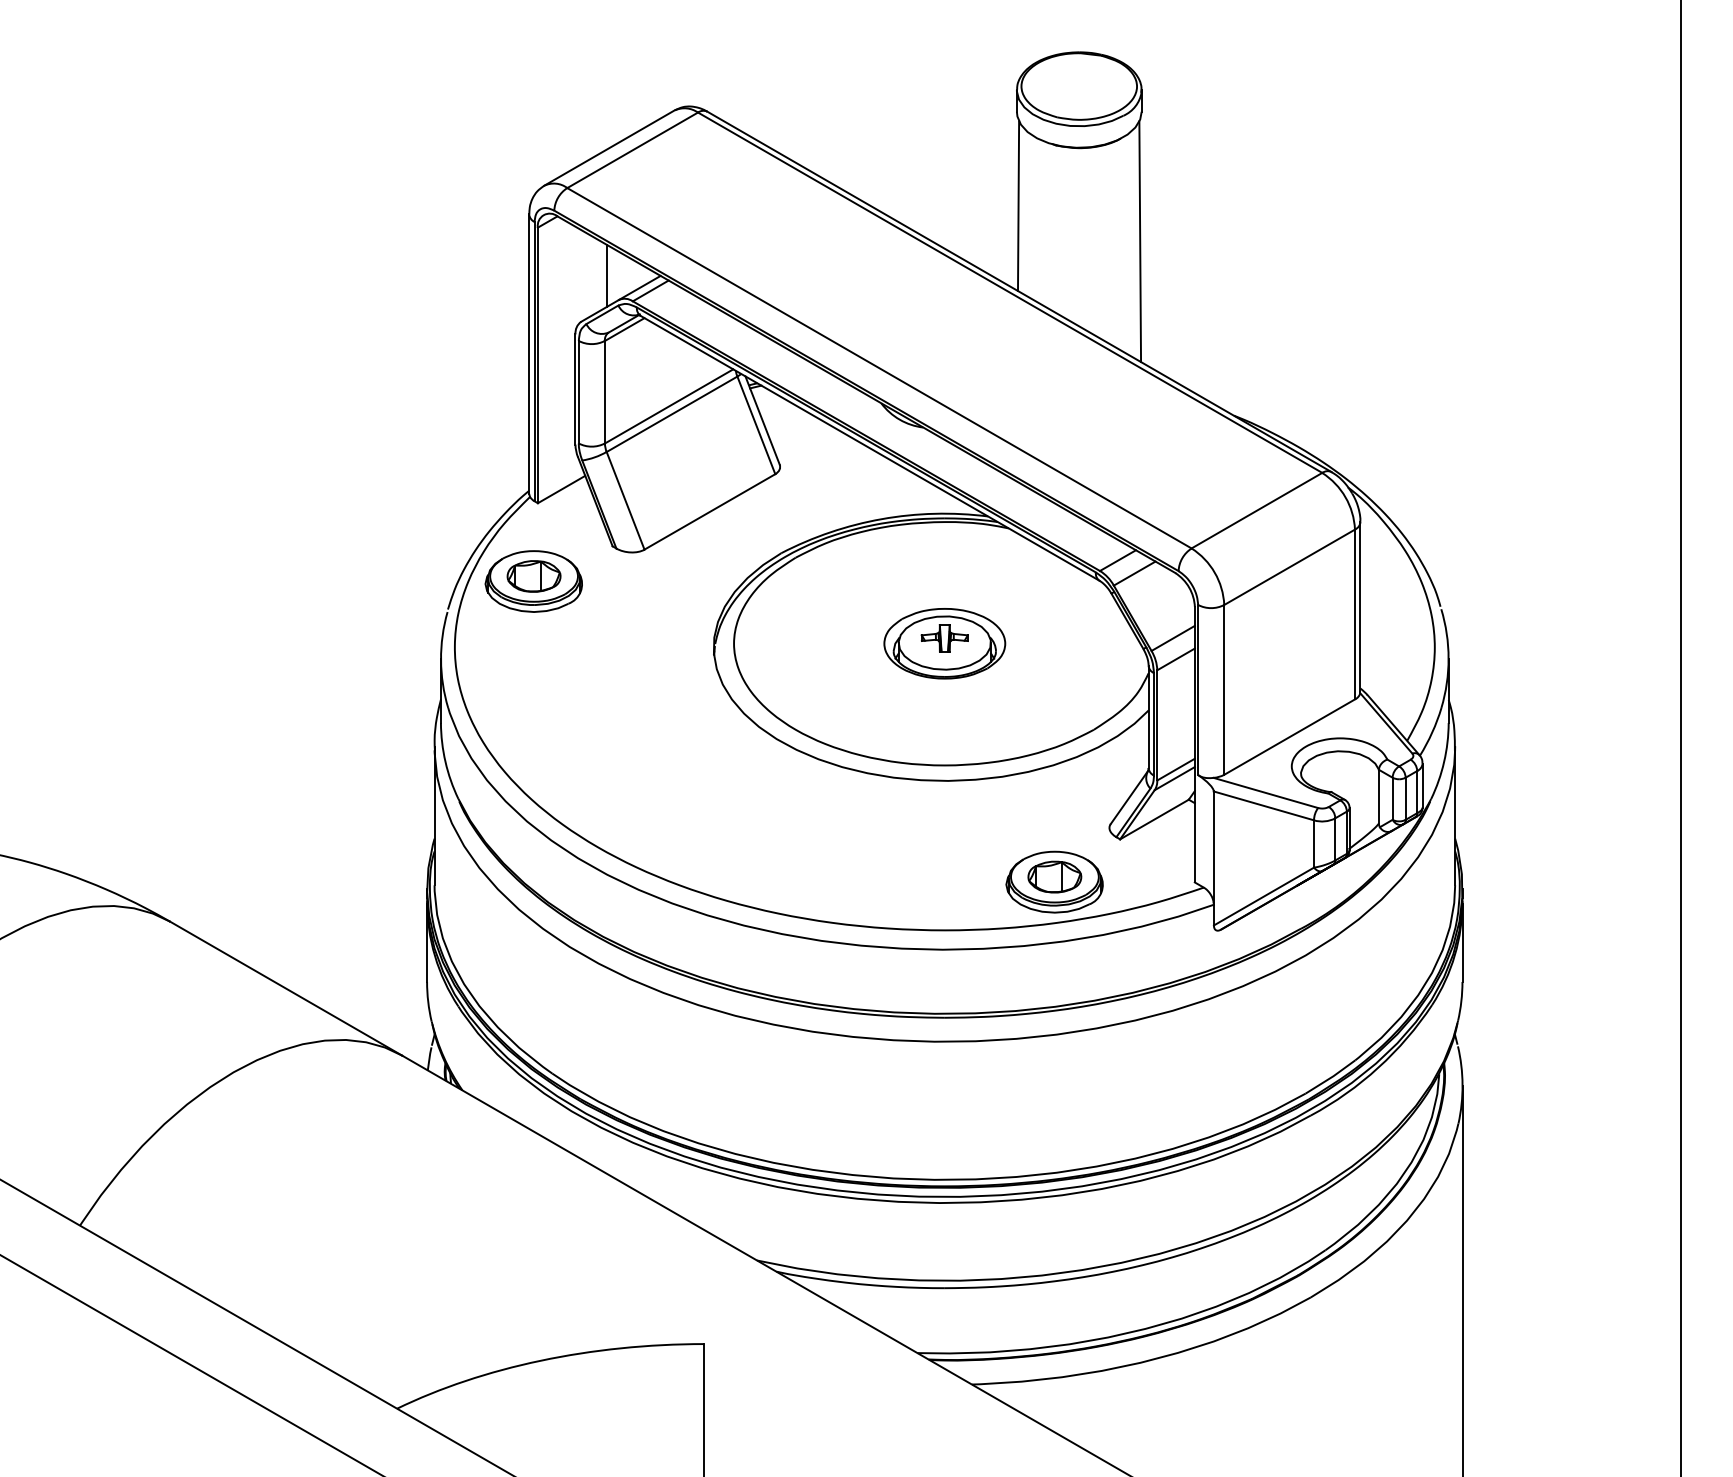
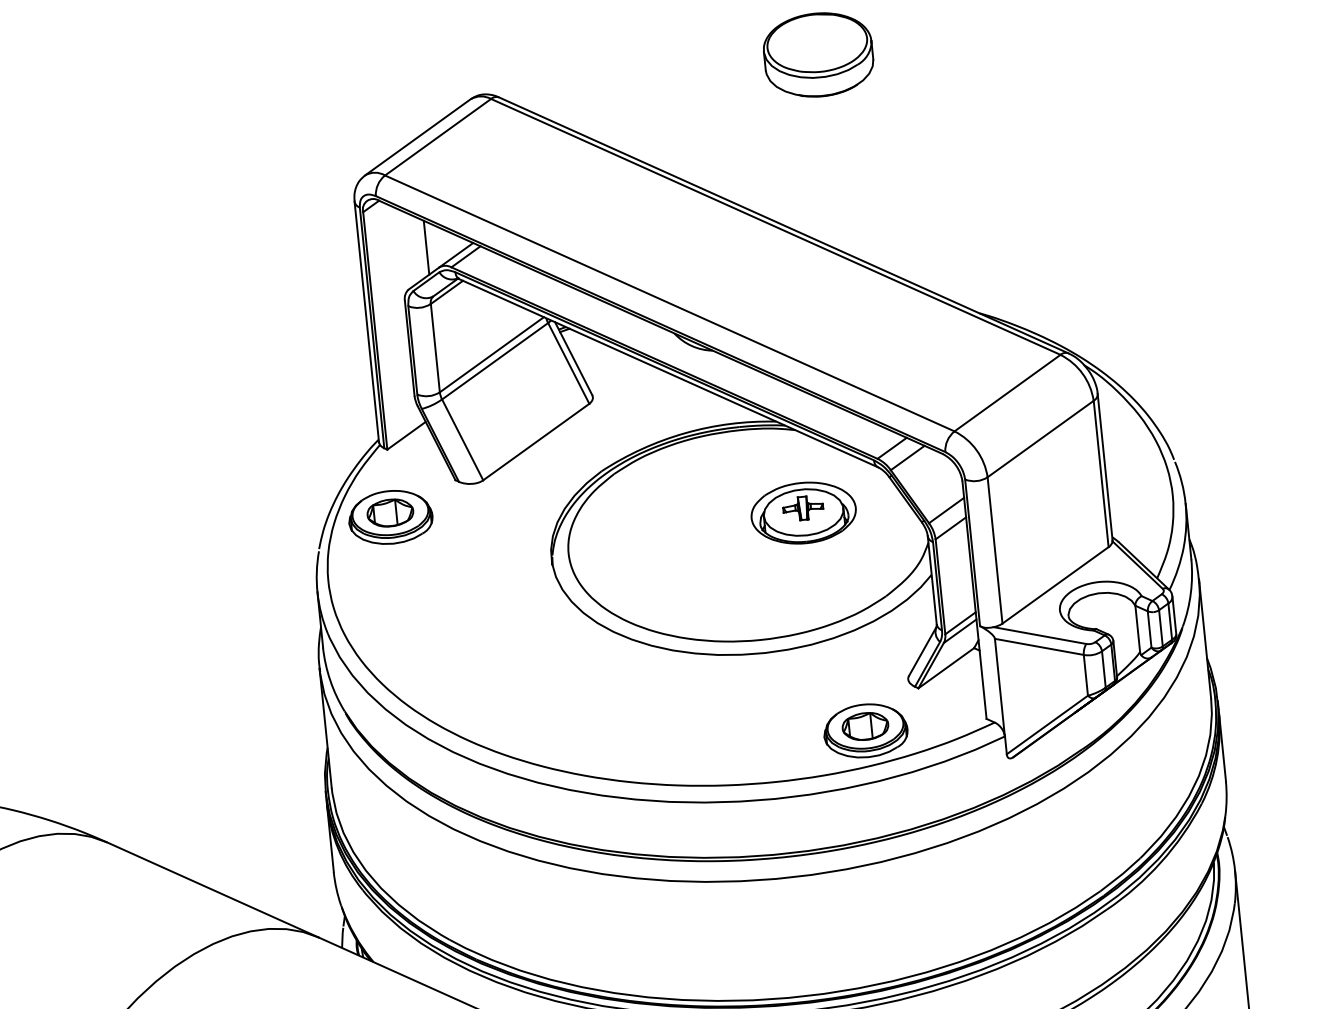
line: (1018, 205) -> (775, 151), removed
line: (1140, 241) -> (883, 171), removed
part: (944, 643) -> (803, 512), moved

